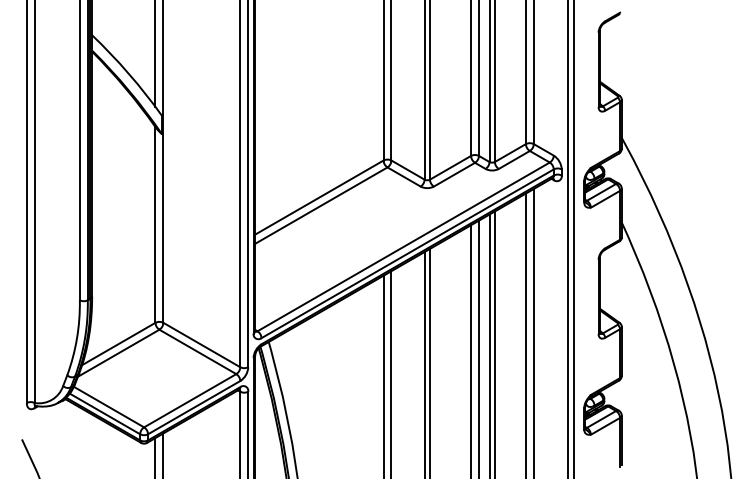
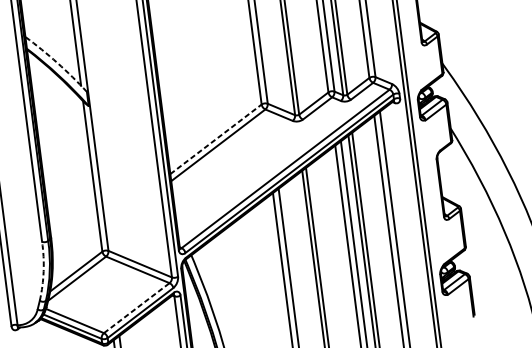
arc: (128, 73) -> (57, 62), solid -> dashed
line: (319, 197) -> (216, 139), solid -> dashed
arc: (77, 338) -> (44, 271), solid -> dashed
line: (190, 400) -> (136, 307), solid -> dashed

